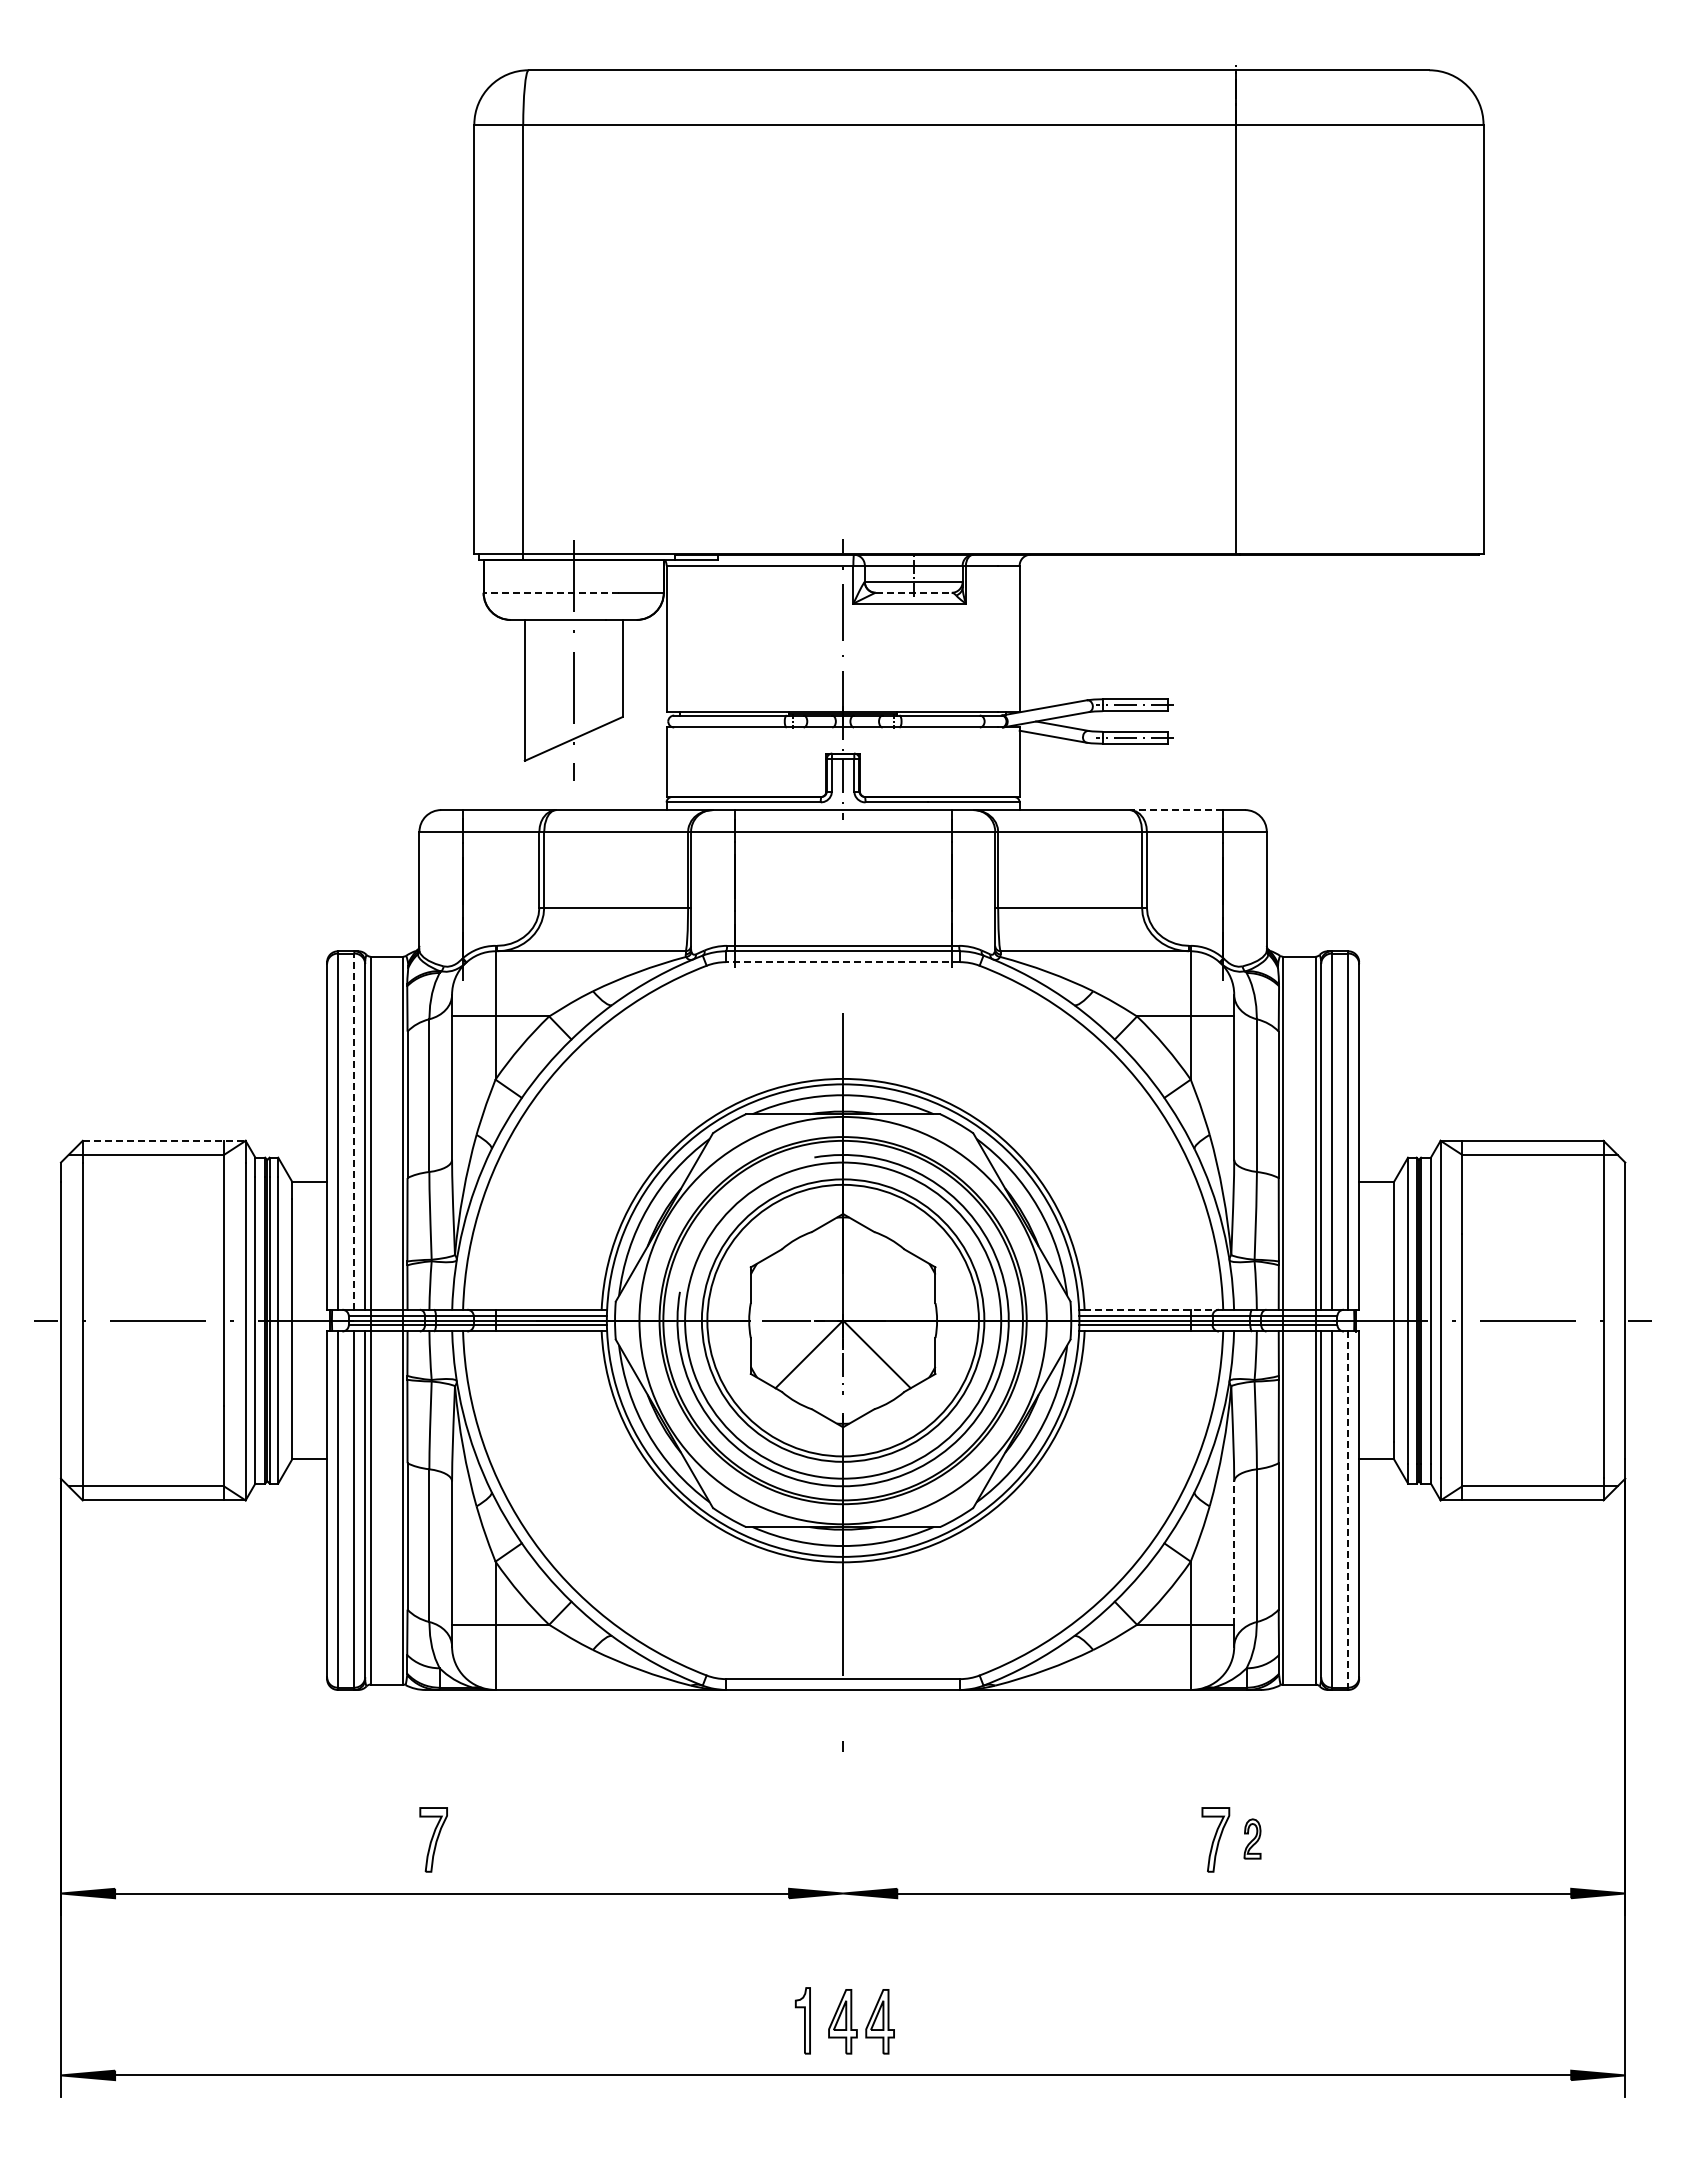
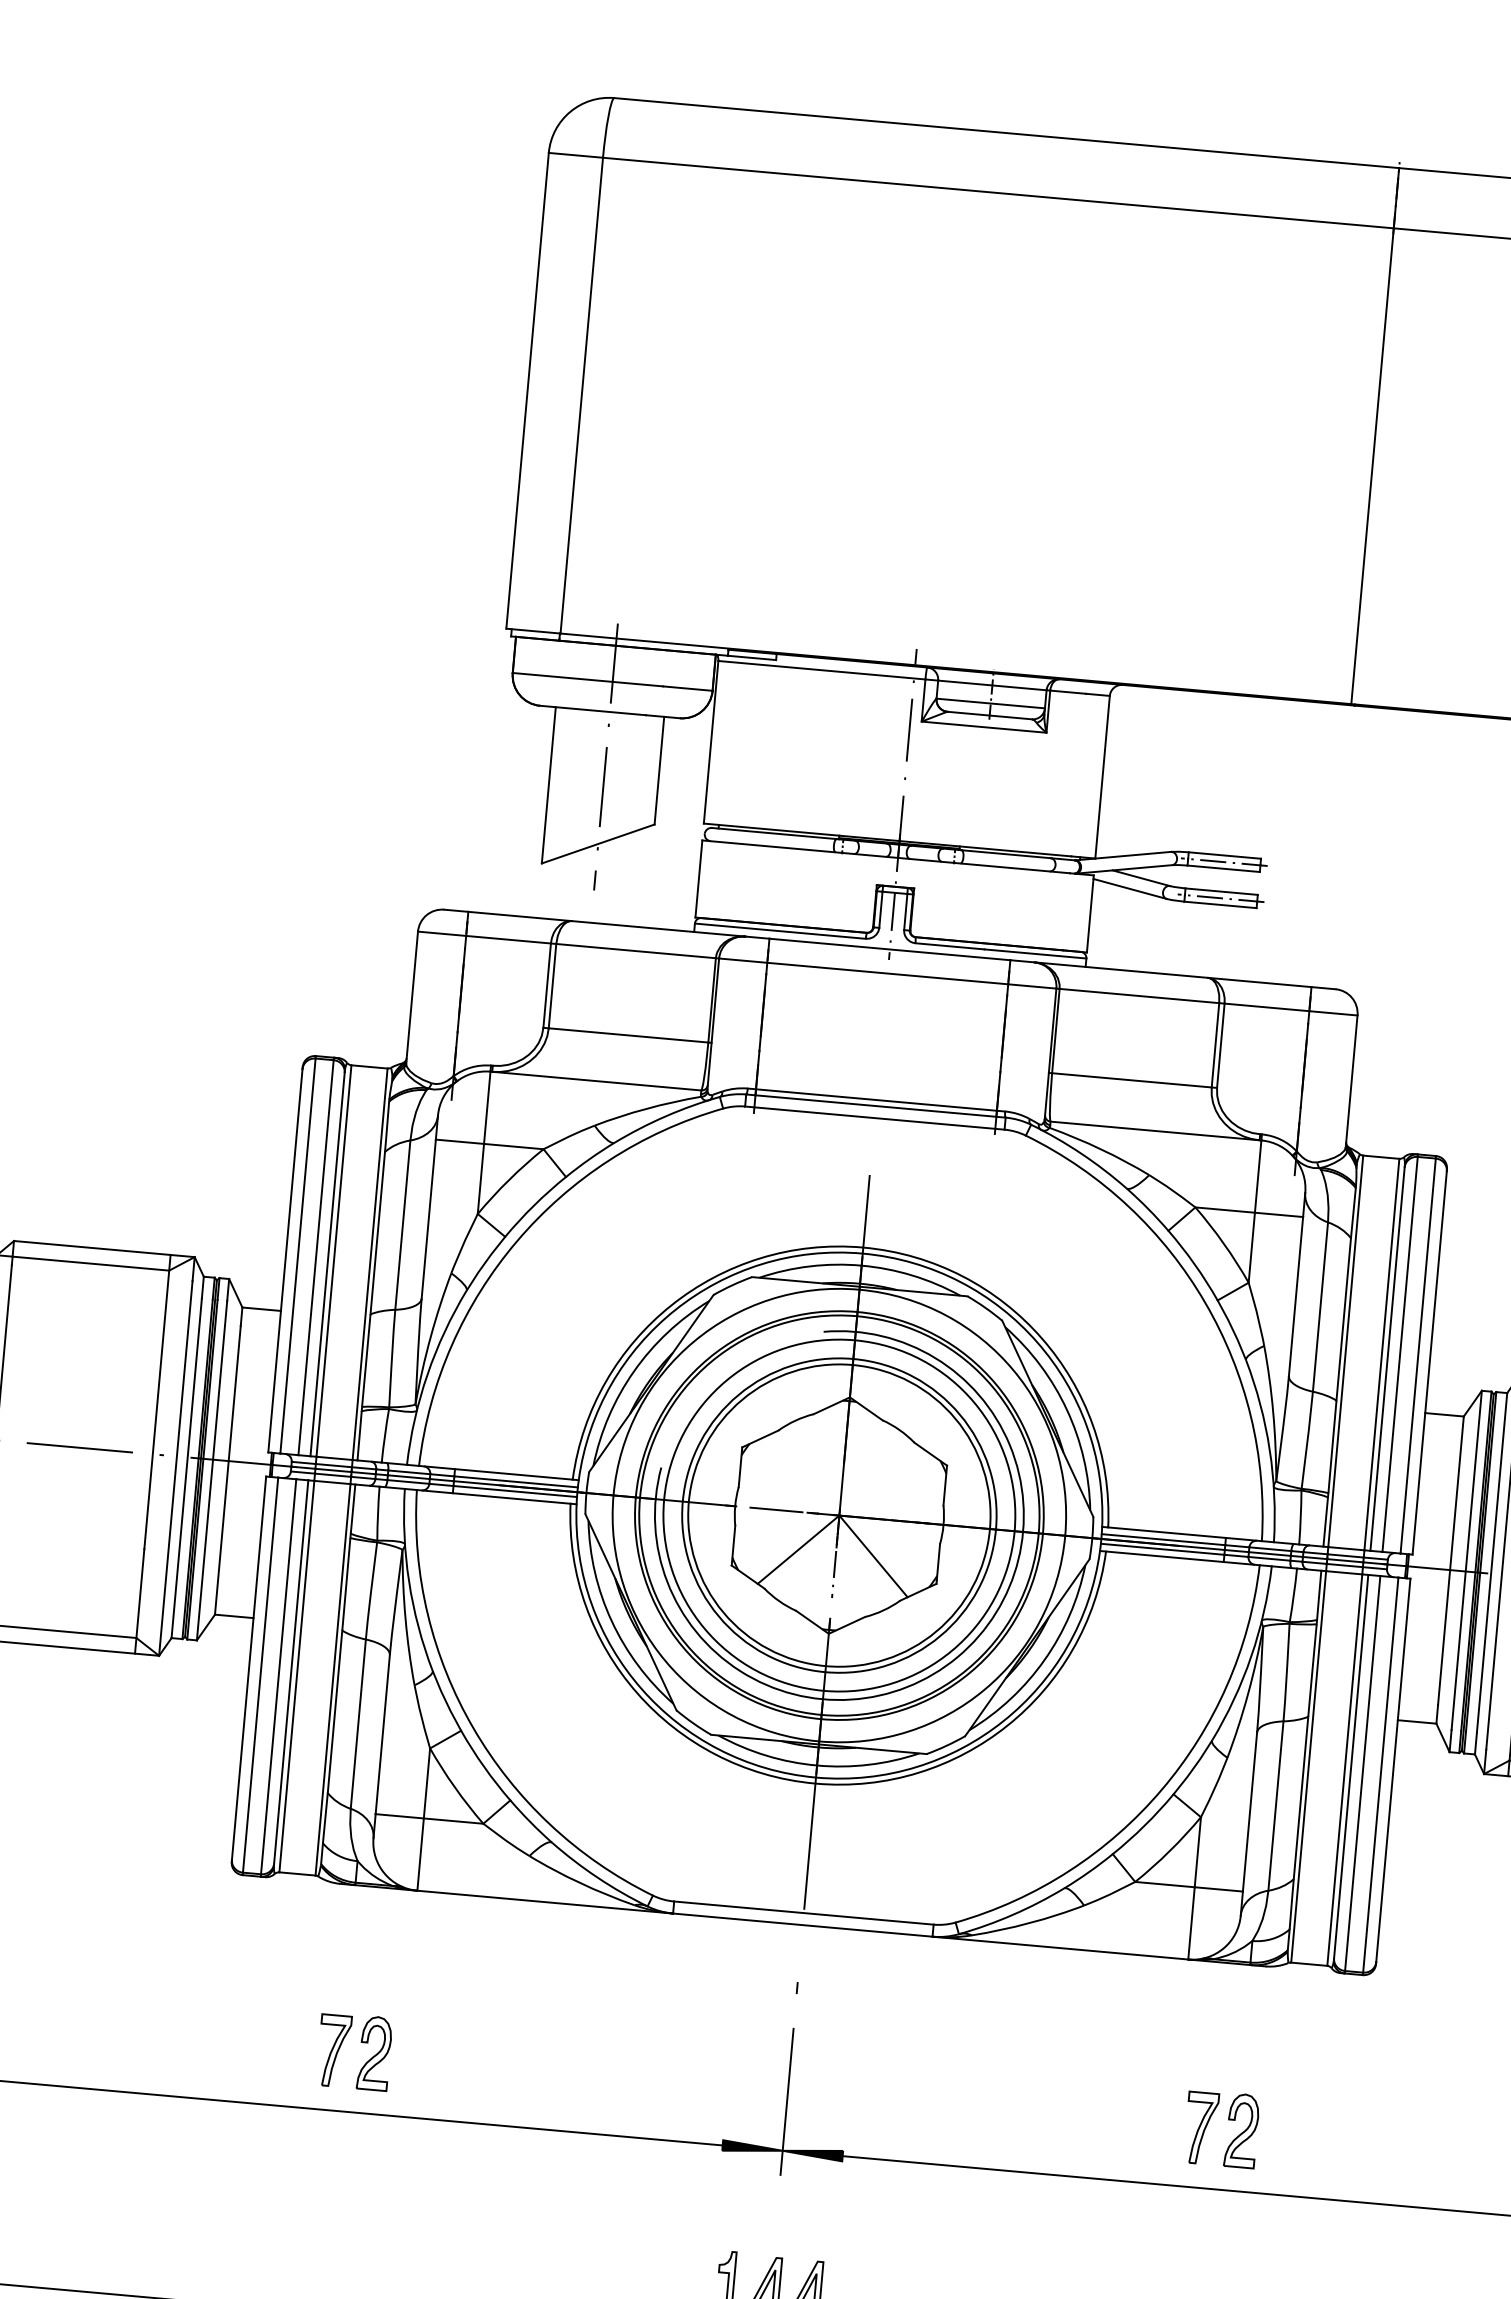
line: (551, 592) -> (588, 679), dashed -> solid
line: (914, 592) -> (990, 715), dashed -> solid
line: (1176, 810) -> (1259, 982), dashed -> solid
line: (843, 962) -> (875, 1118), dashed -> solid
line: (354, 1131) -> (316, 1257), dashed -> solid
line: (164, 1140) -> (104, 1248), dashed -> solid
line: (1153, 1309) -> (1184, 1533), dashed -> solid
line: (1348, 1510) -> (1380, 1776), dashed -> solid
line: (1234, 1553) -> (1250, 1812), dashed -> solid
part: (470, 1838) -> (374, 2052), added
part: (1252, 1838) -> (1242, 2130), size x1.67
line: (843, 1849) -> (787, 2102), added

